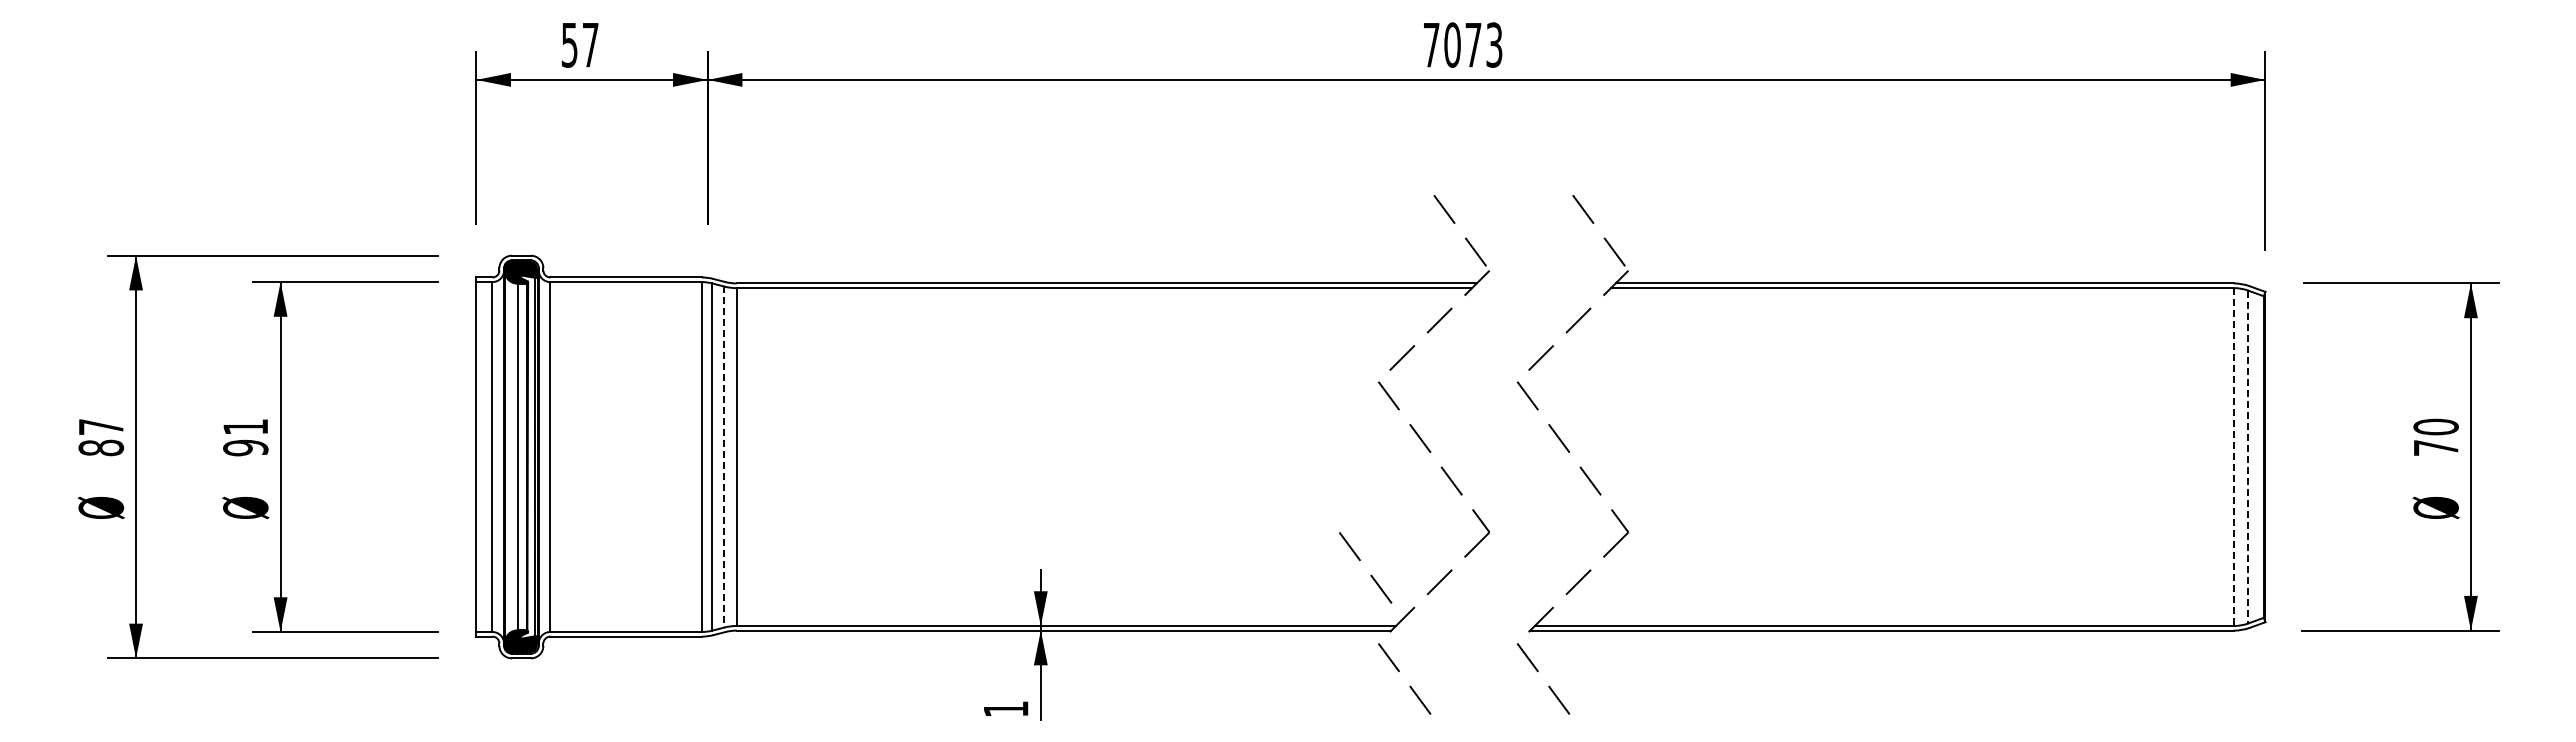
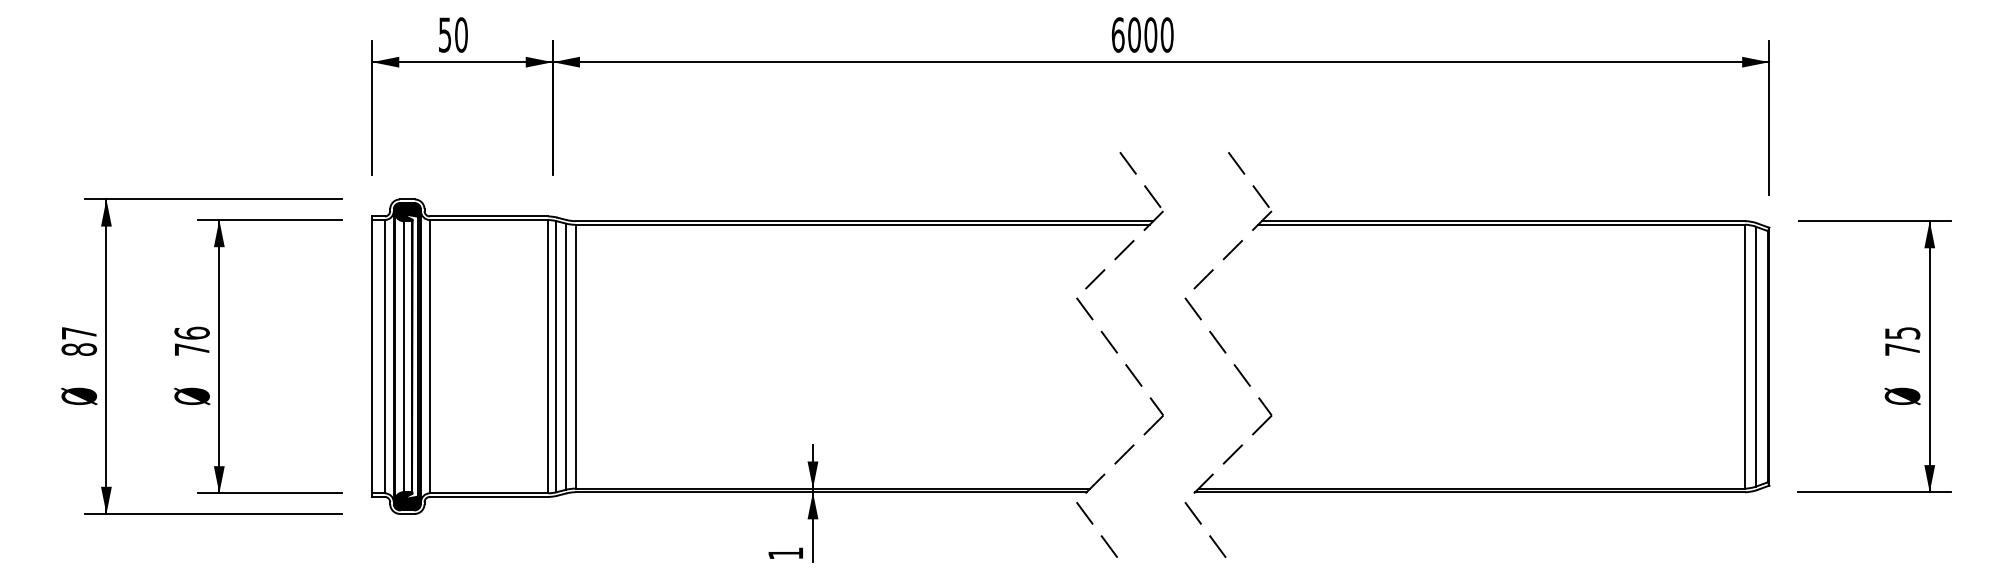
text: (590, 44) -> (461, 34), 57 -> 50
text: (1462, 44) -> (1142, 34), 7073 -> 6000
text: (2435, 426) -> (1902, 332), 70 -> 75
text: (245, 437) -> (191, 341), 91 -> 76
line: (723, 457) -> (565, 357), dashed -> solid
line: (2234, 457) -> (1745, 357), dashed -> solid
line: (2248, 457) -> (1756, 357), dashed -> solid
line: (1359, 561) -> (1061, 438), removed

